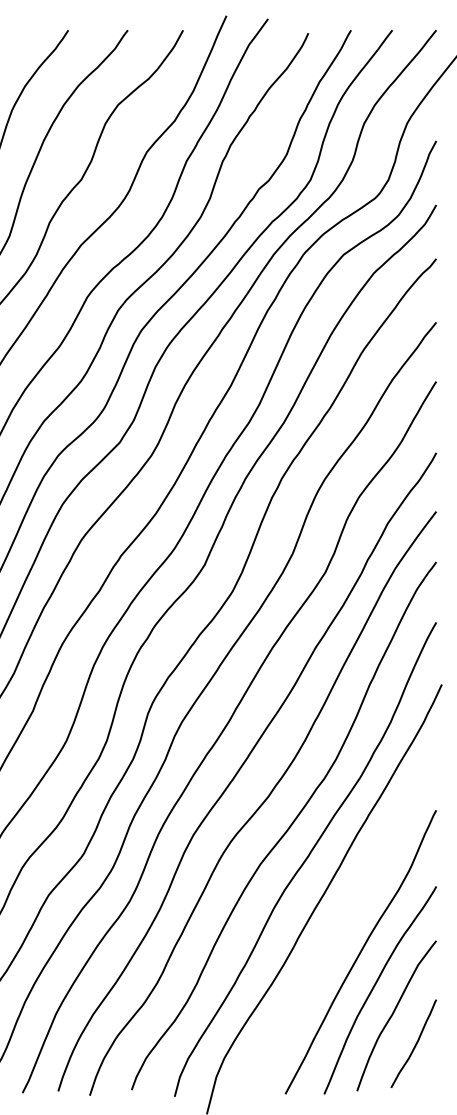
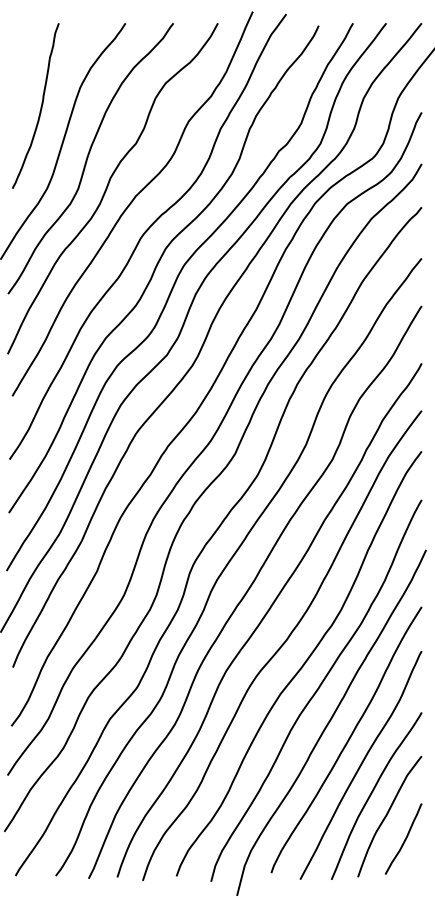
curve: (344, 920) -> (347, 739), added

